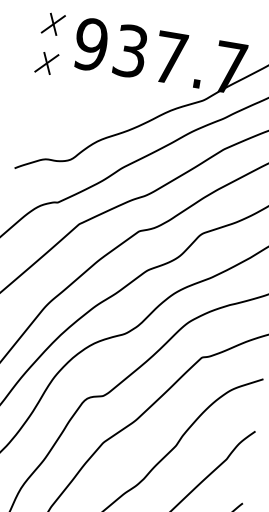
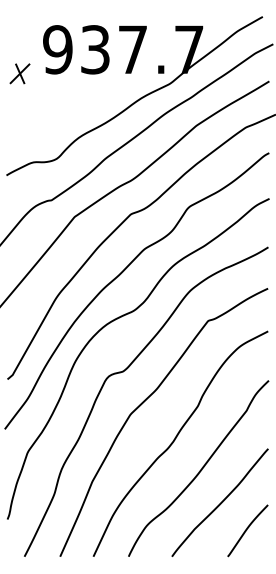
part: (52, 23) -> (19, 36), removed

